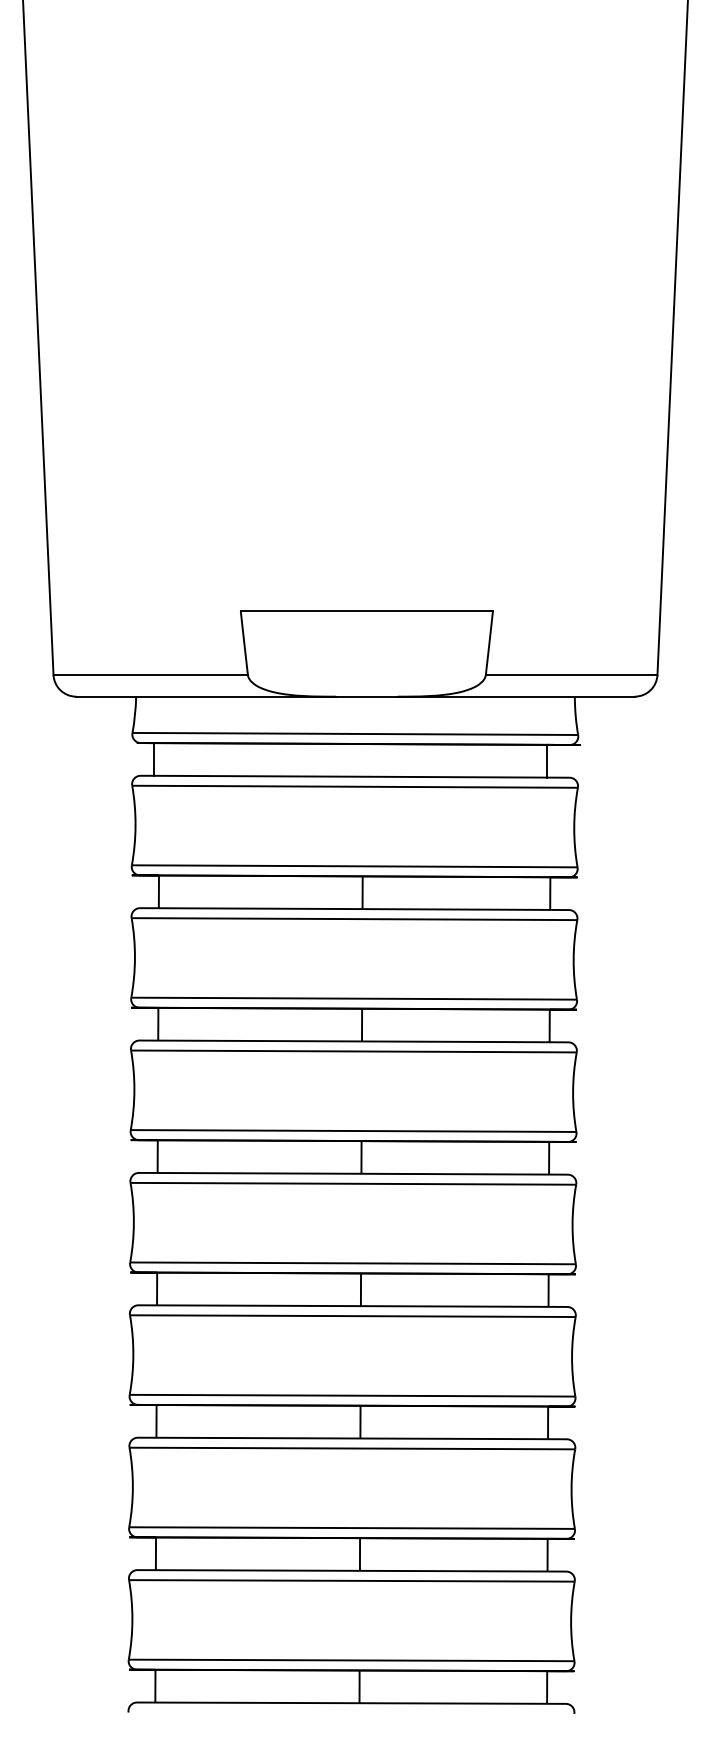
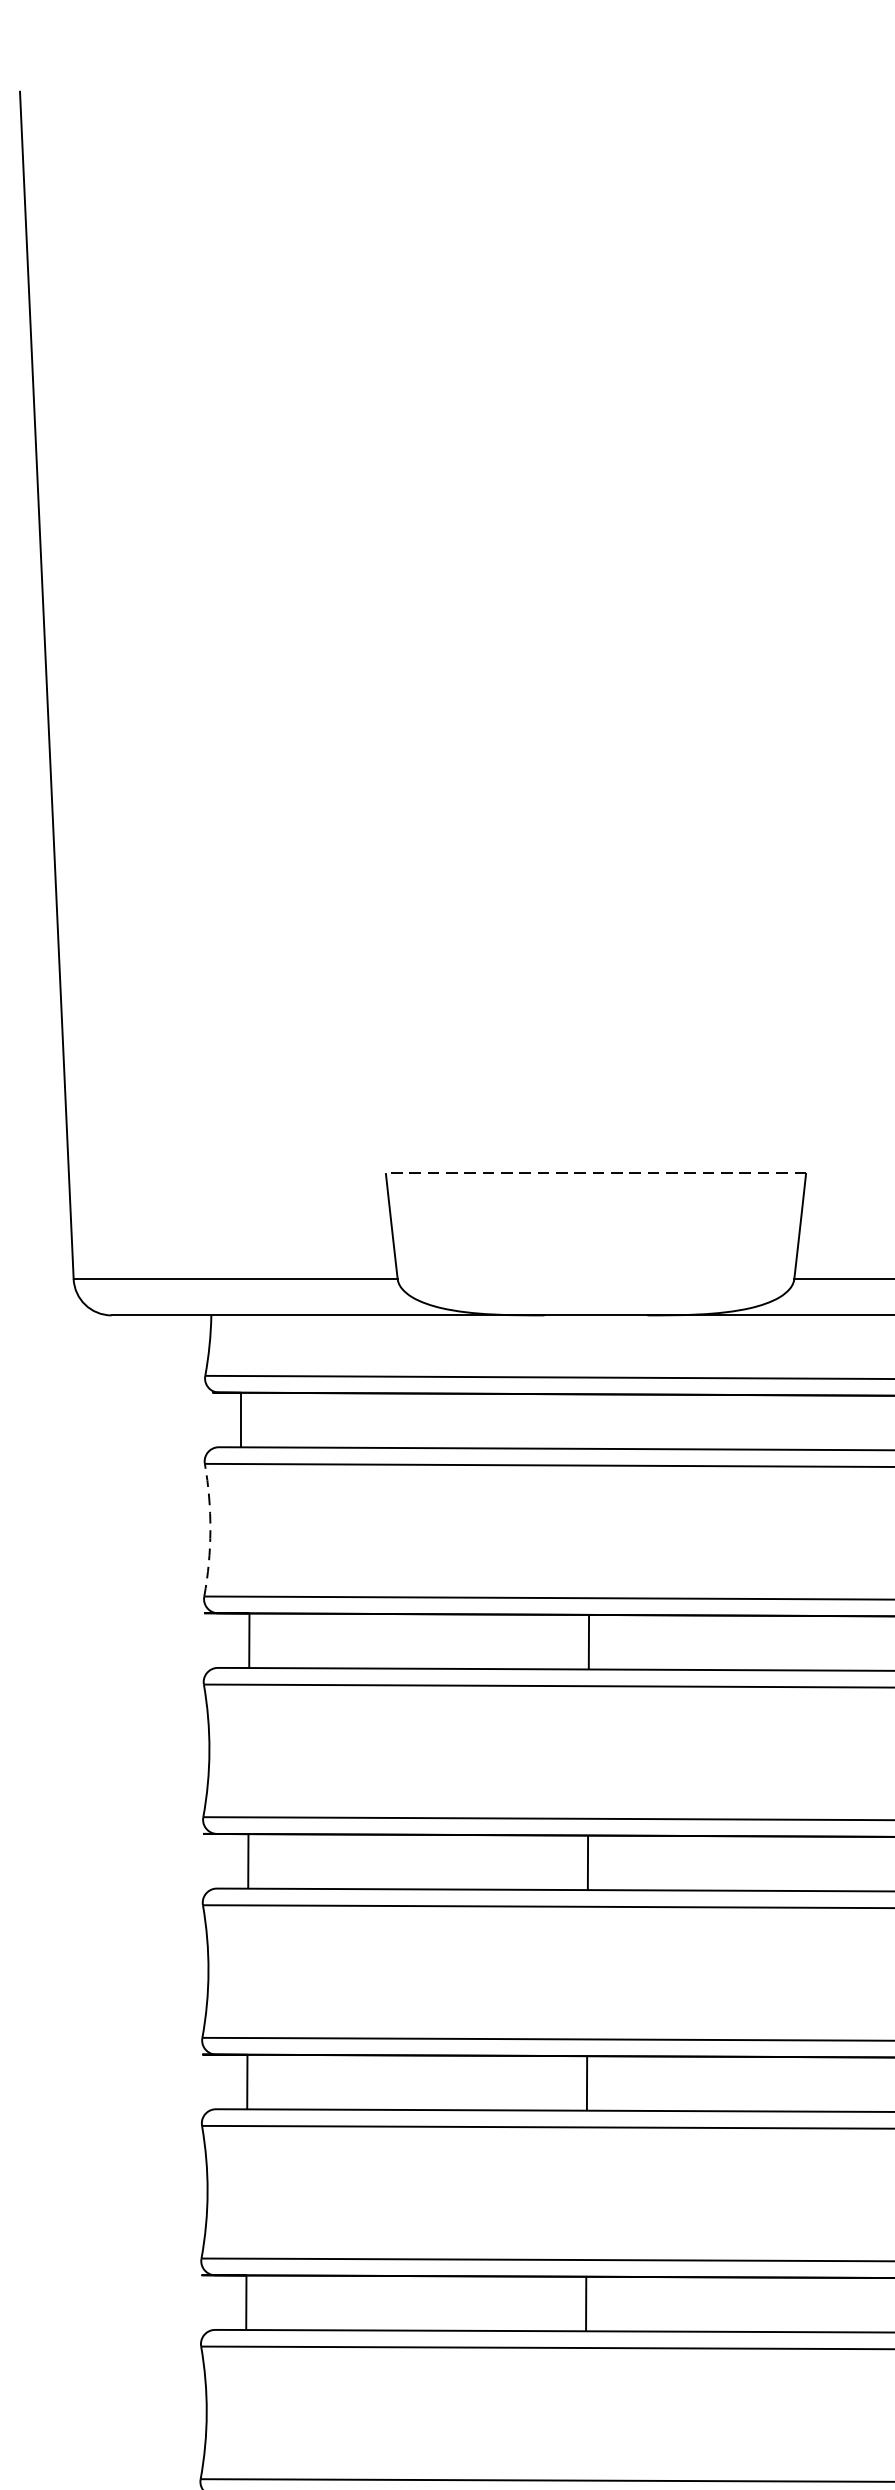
line: (366, 611) -> (595, 1173), solid -> dashed
arc: (135, 825) -> (210, 1530), solid -> dashed

